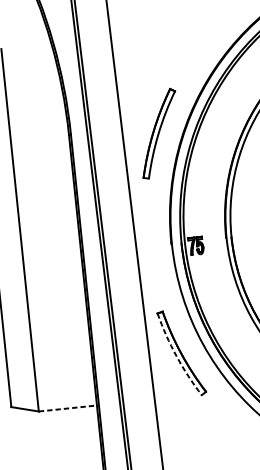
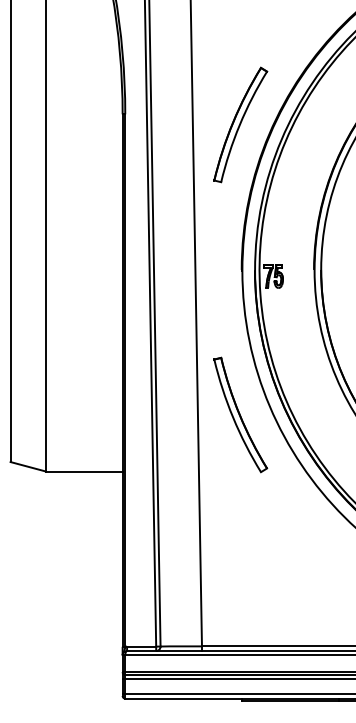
arc: (176, 355) -> (233, 417), dashed -> solid
line: (68, 408) -> (84, 471), dashed -> solid

